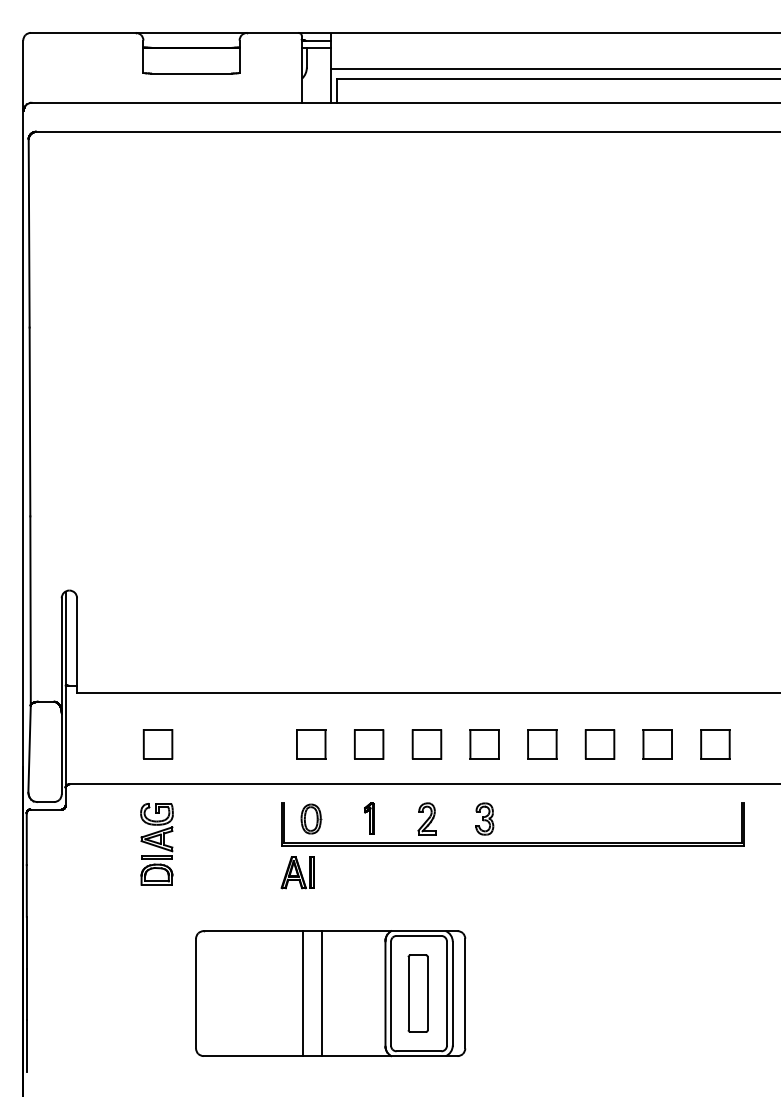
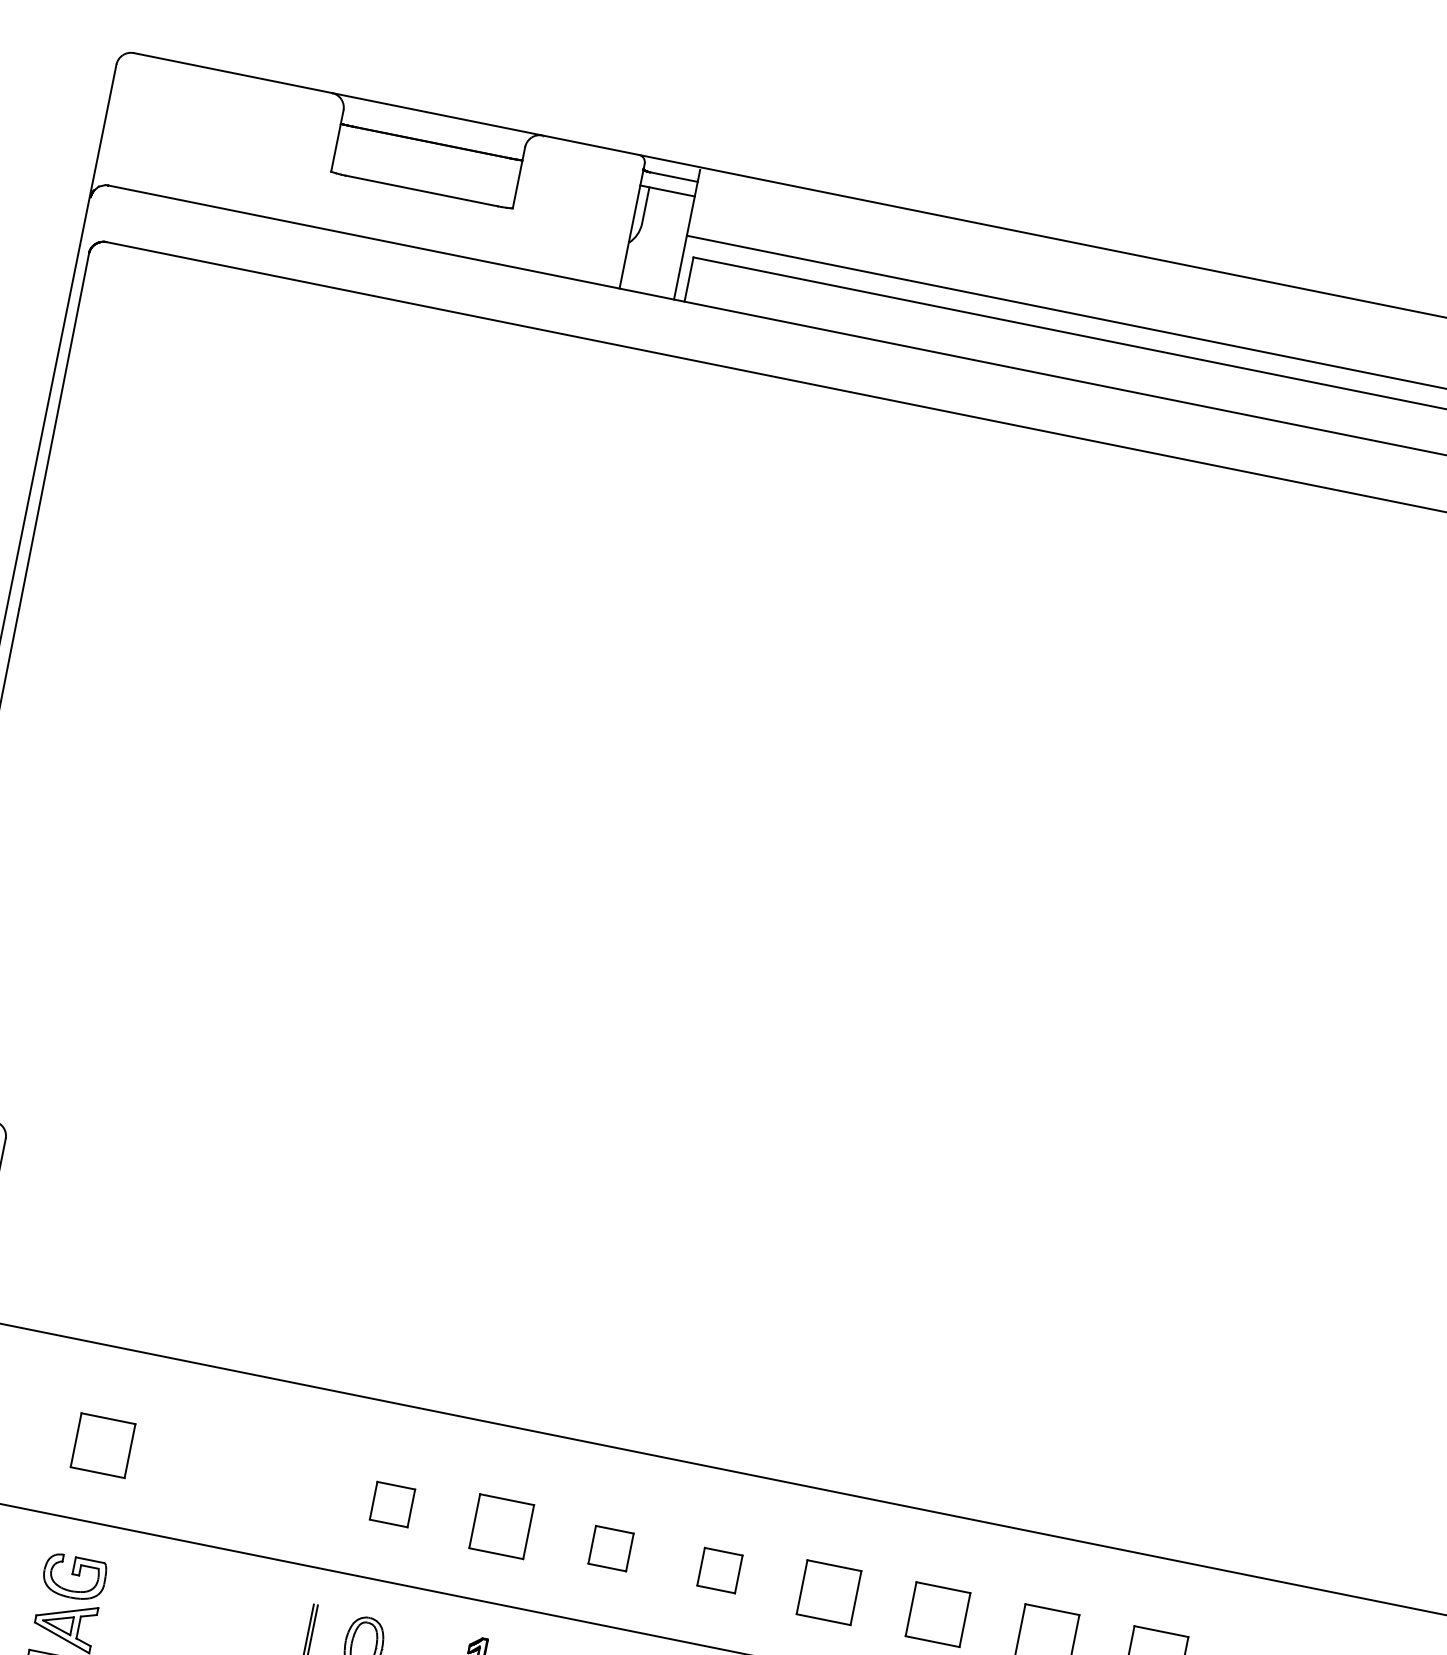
part: (311, 744) -> (392, 1504), size x0.7
part: (426, 744) -> (610, 1548), size x0.7
part: (484, 744) -> (719, 1570), size x0.7

